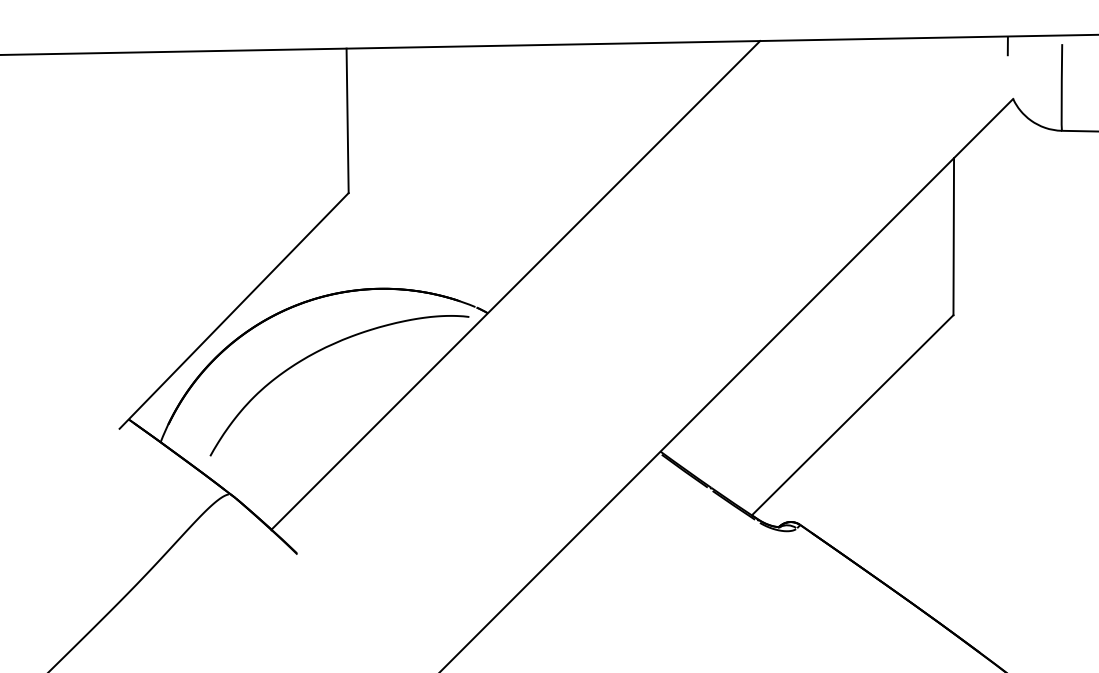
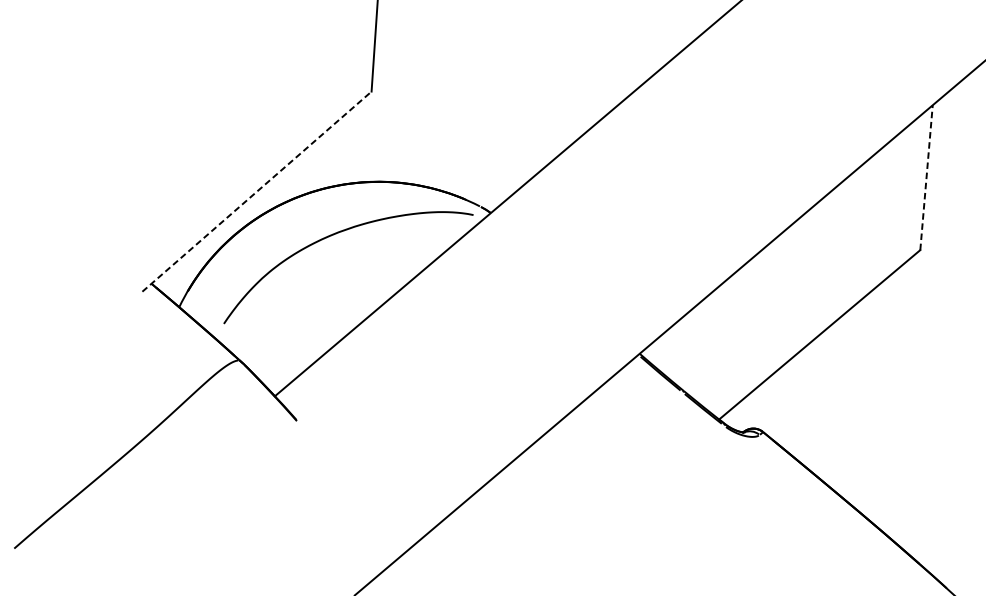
line: (953, 236) -> (926, 177), solid -> dashed
line: (234, 310) -> (257, 191), solid -> dashed

